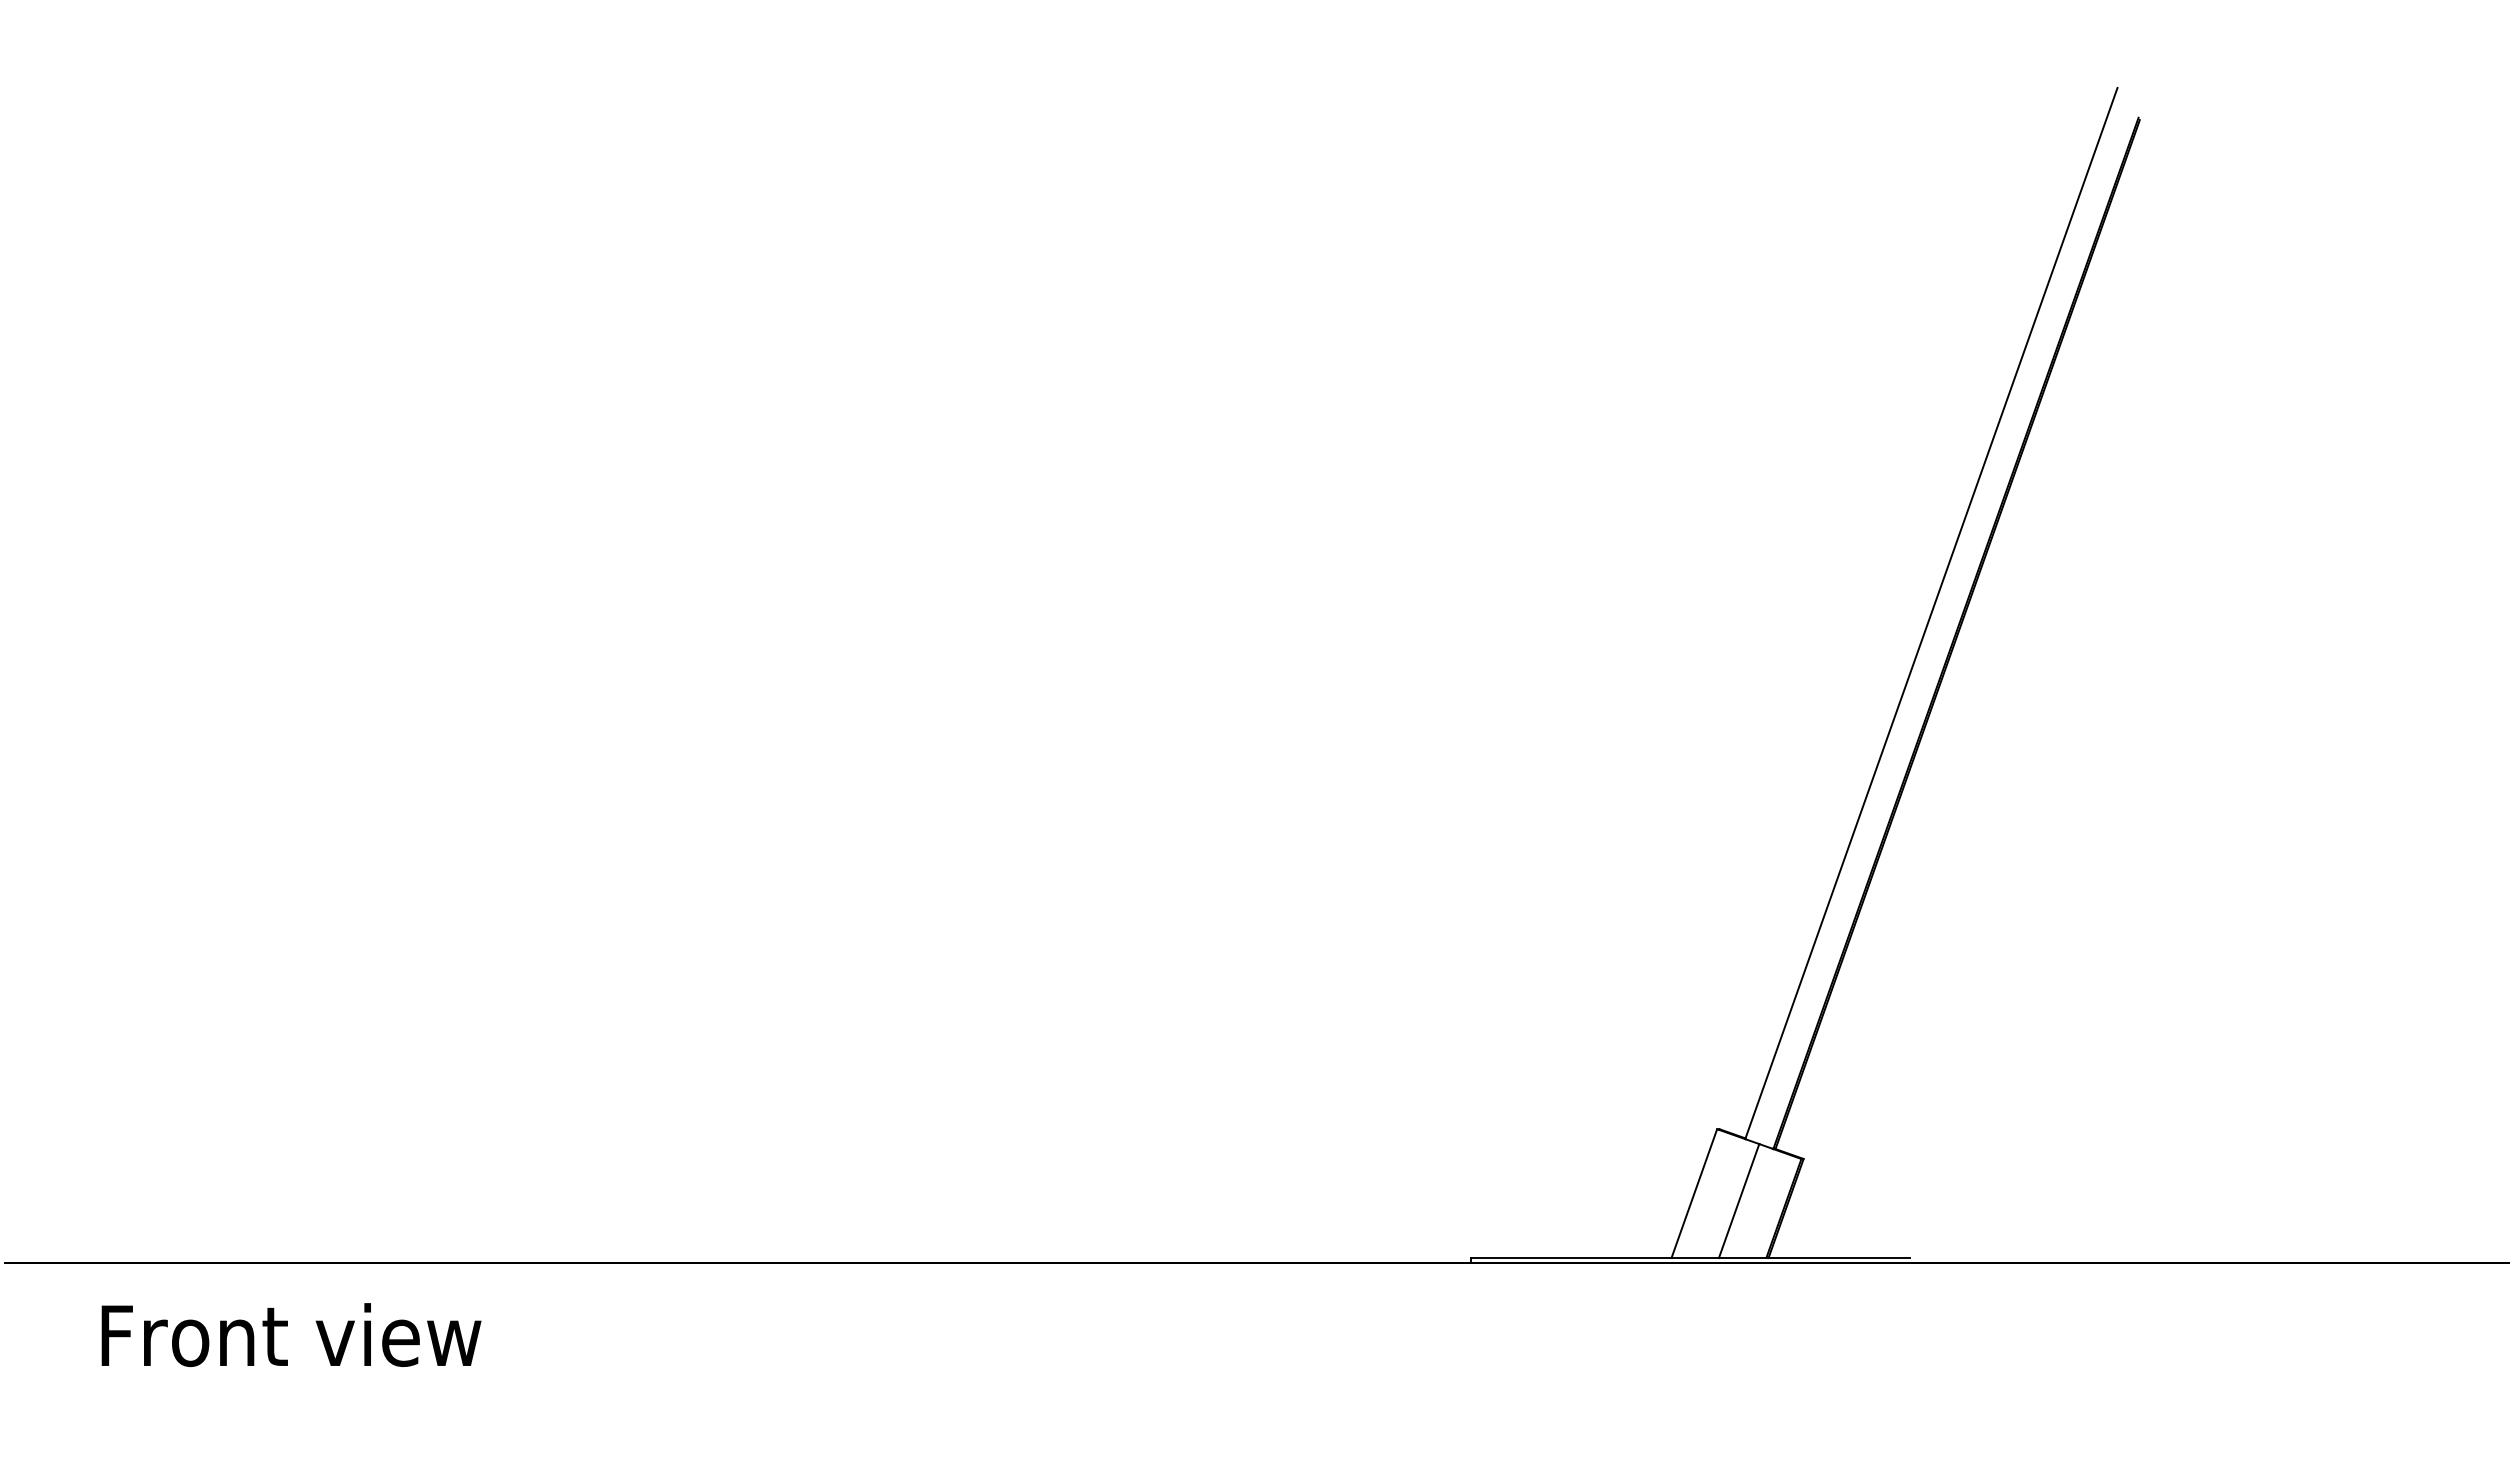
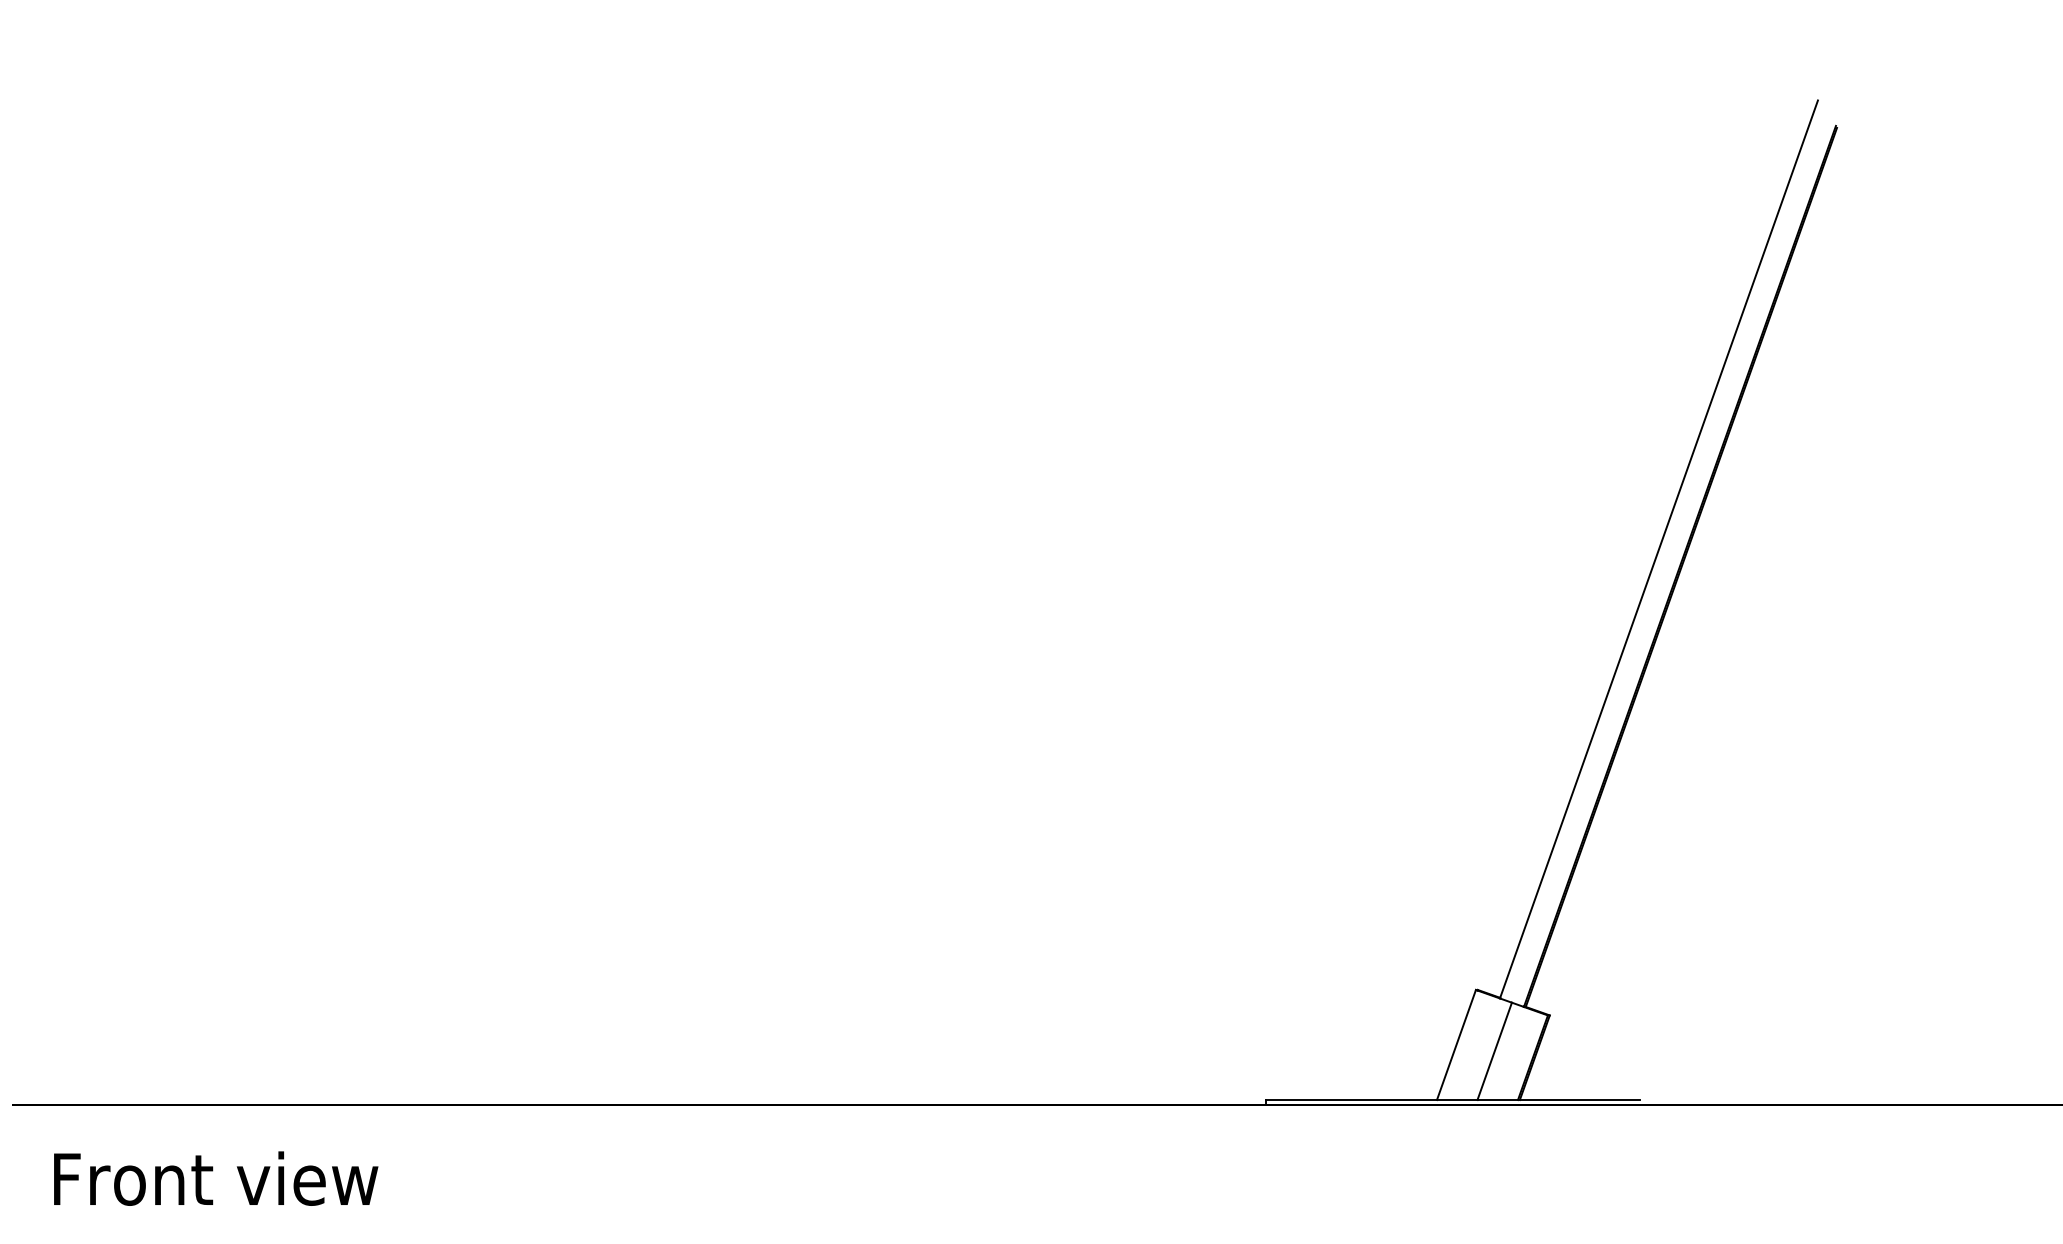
text: (291, 1334) -> (216, 1178), moved

